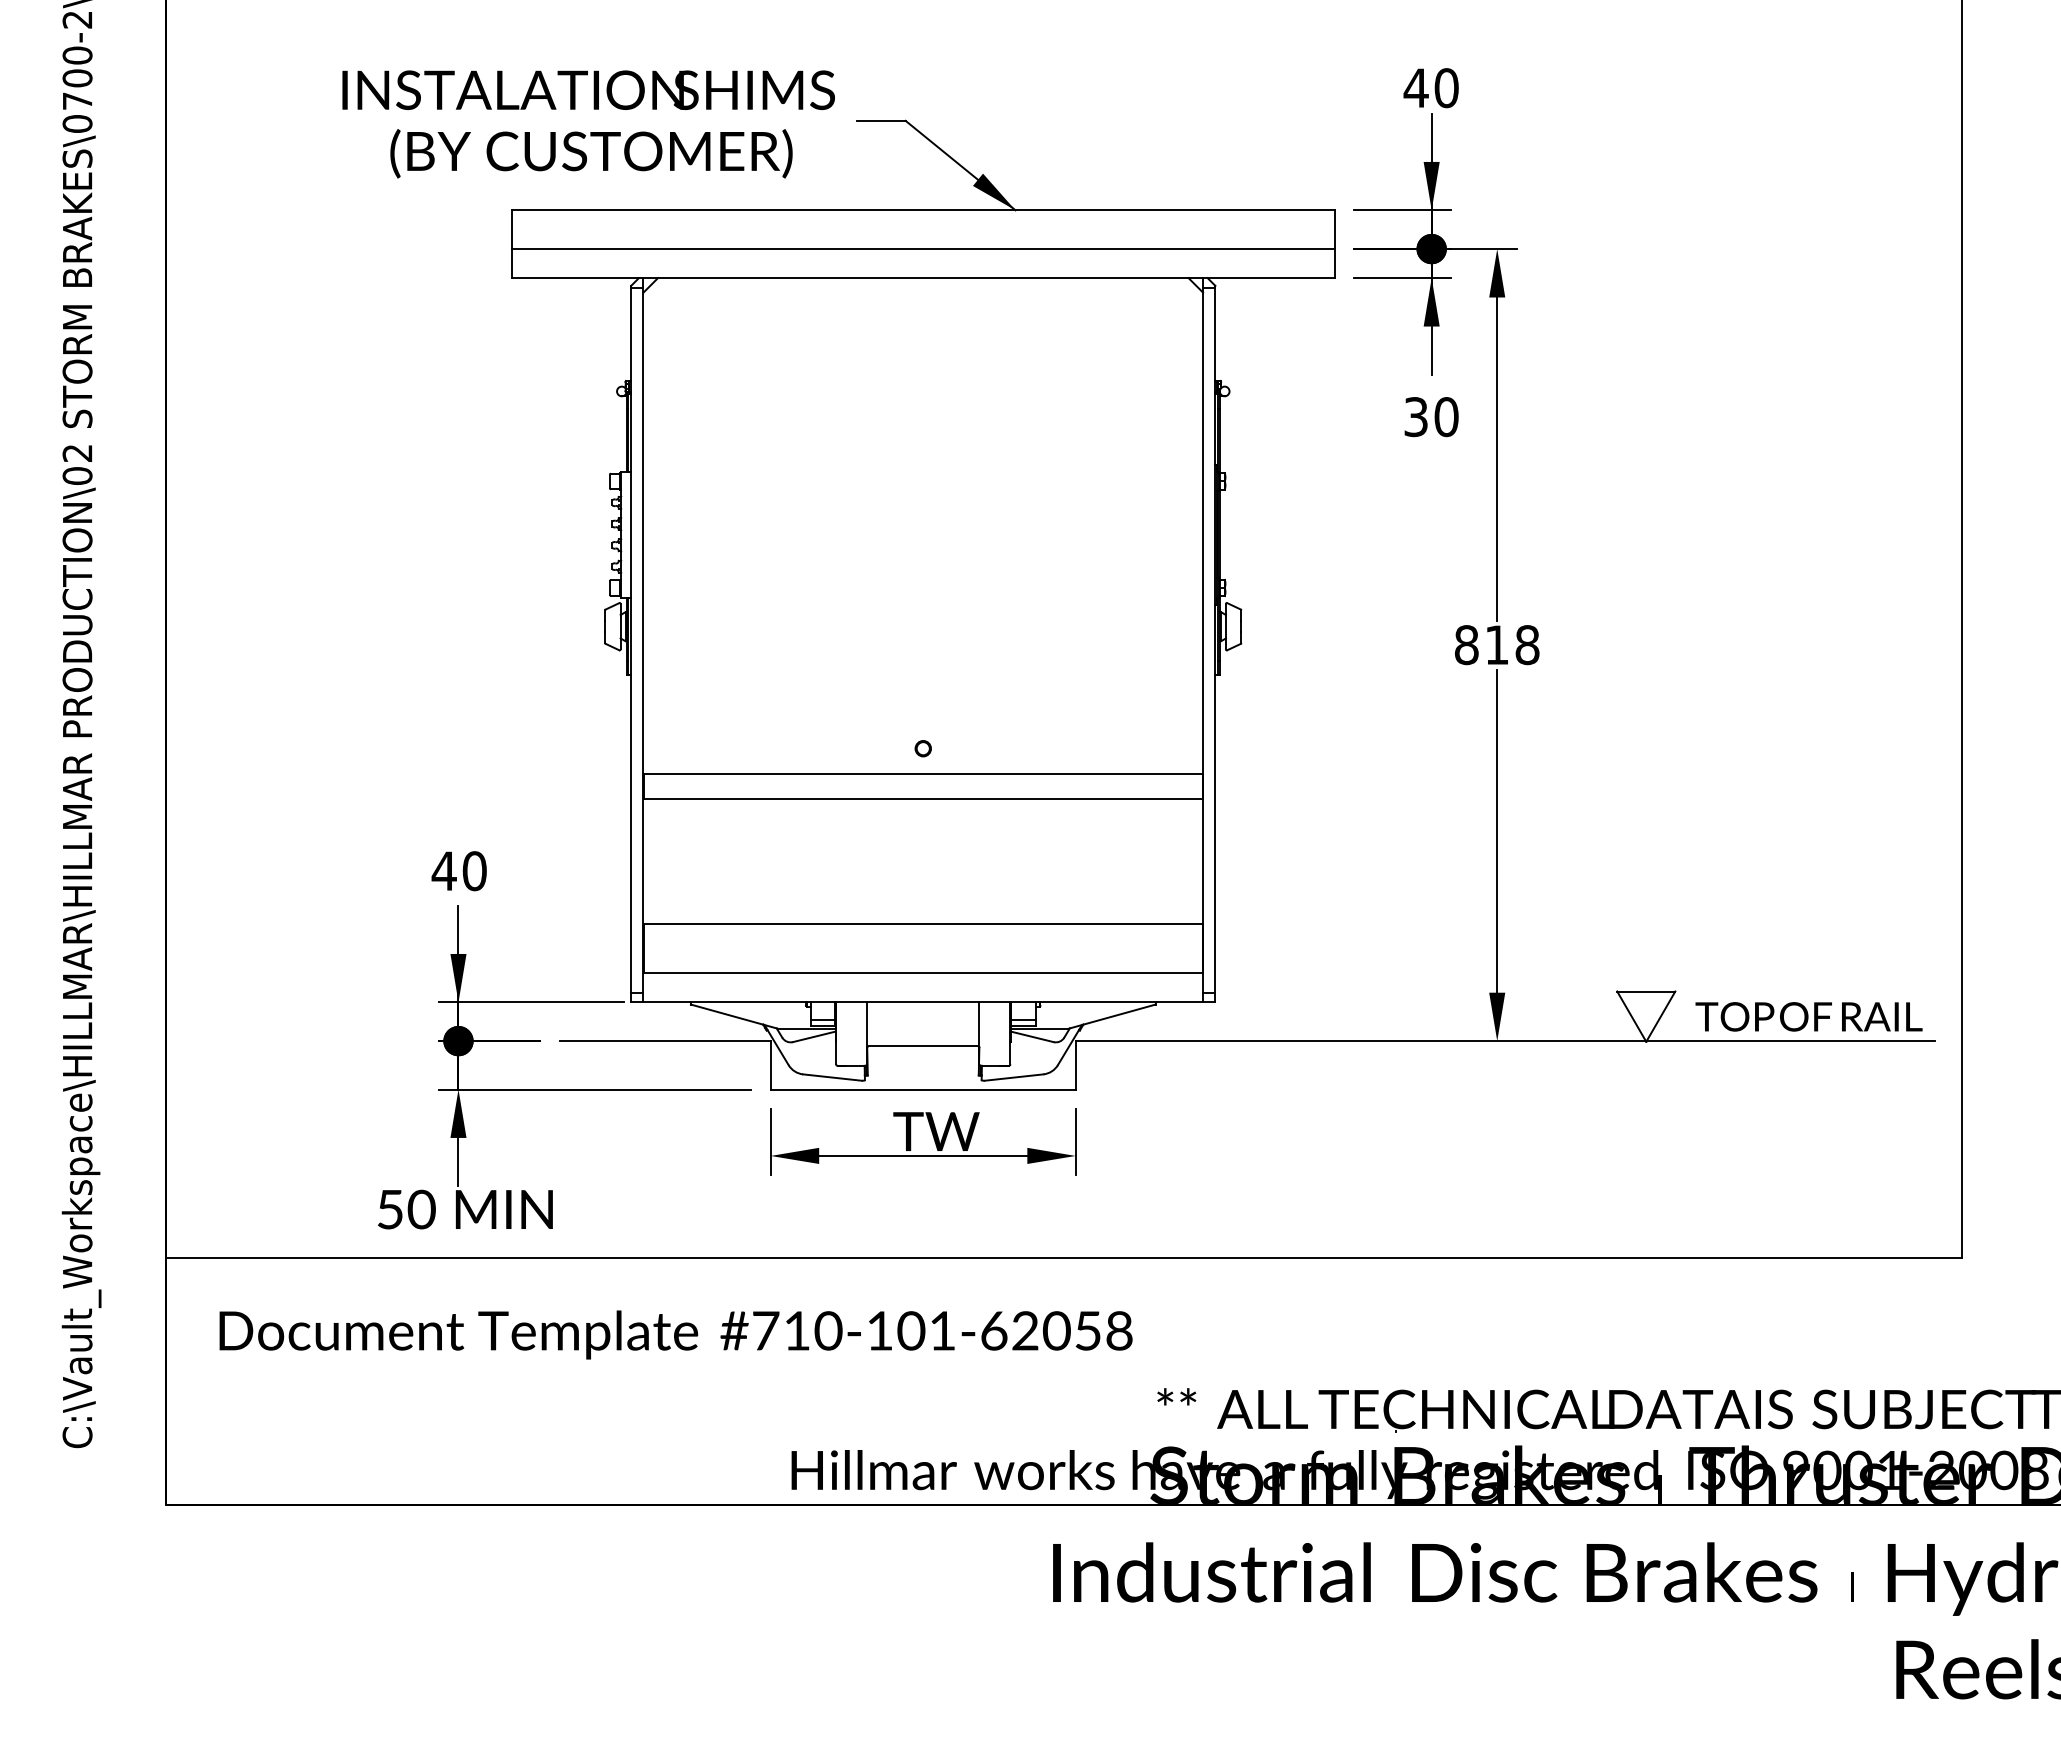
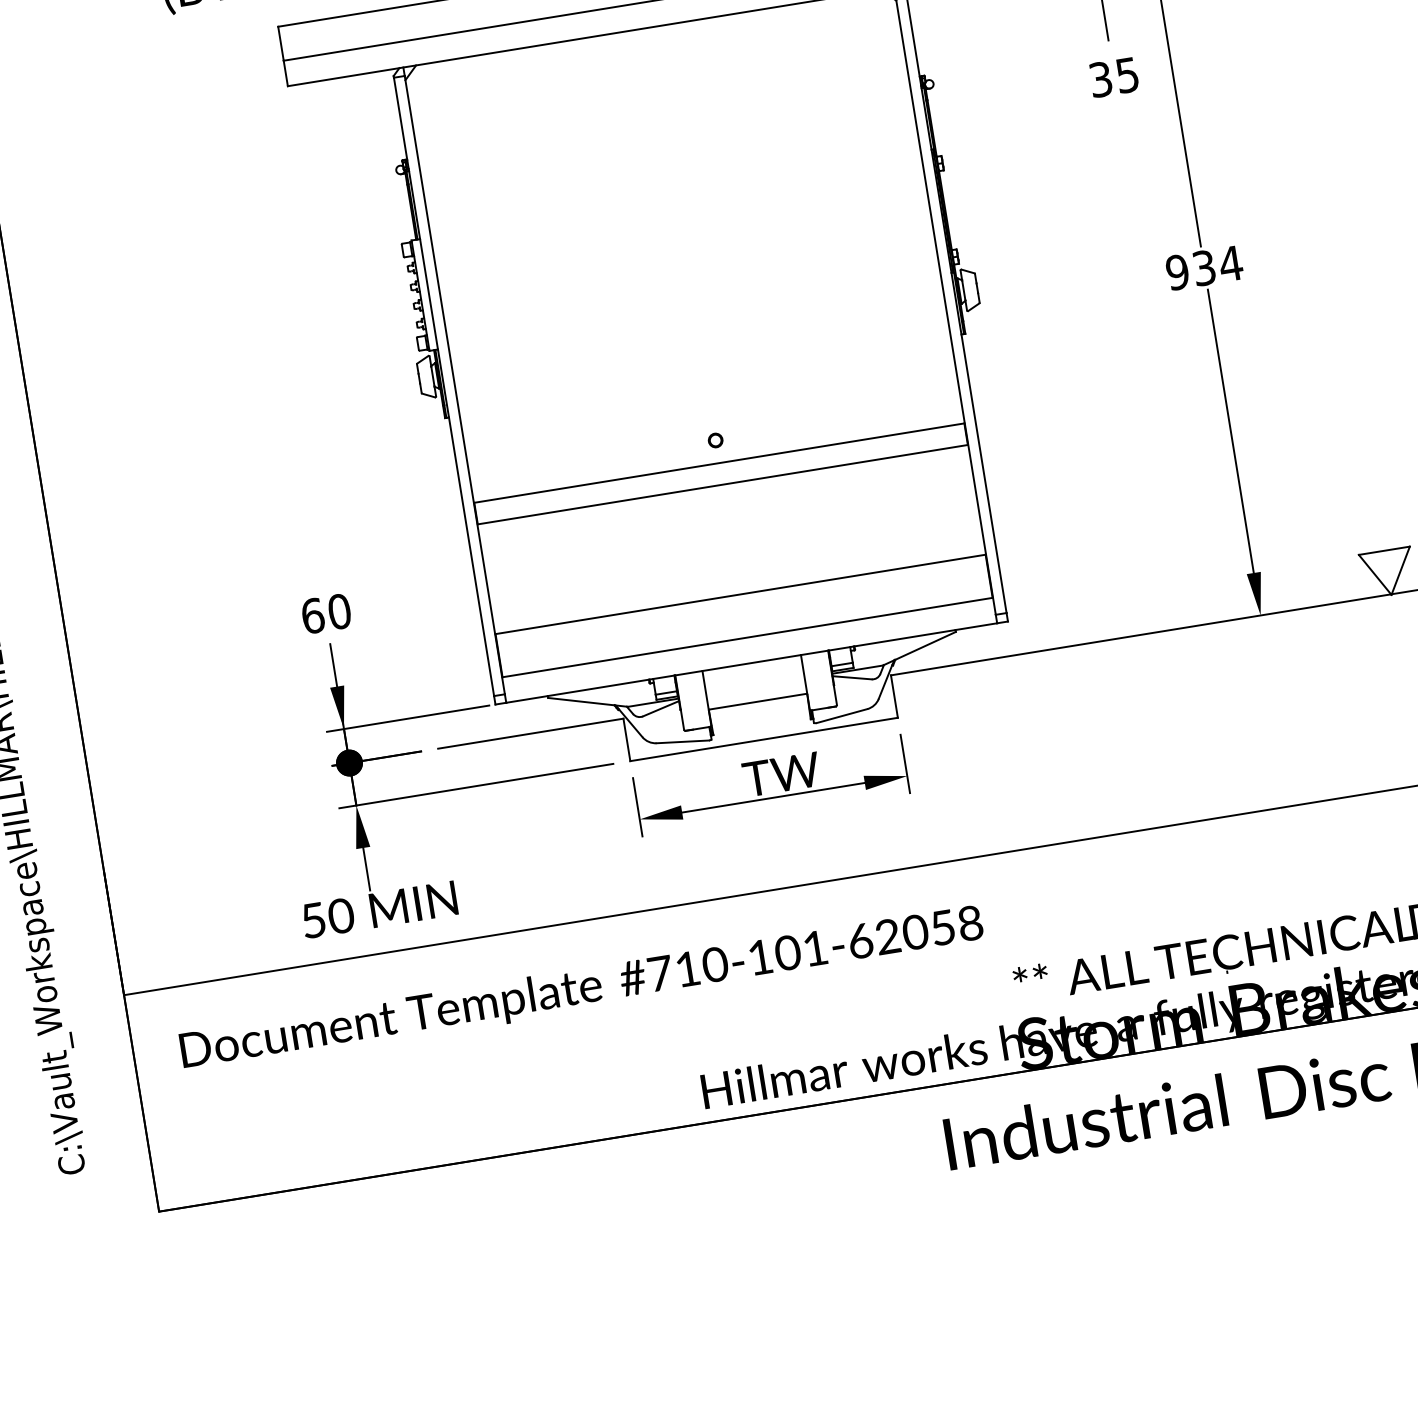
text: (1446, 417) -> (1127, 75), 30 -> 35
text: (1497, 645) -> (1204, 268), 818 -> 934
text: (443, 871) -> (312, 616), 40 -> 60

